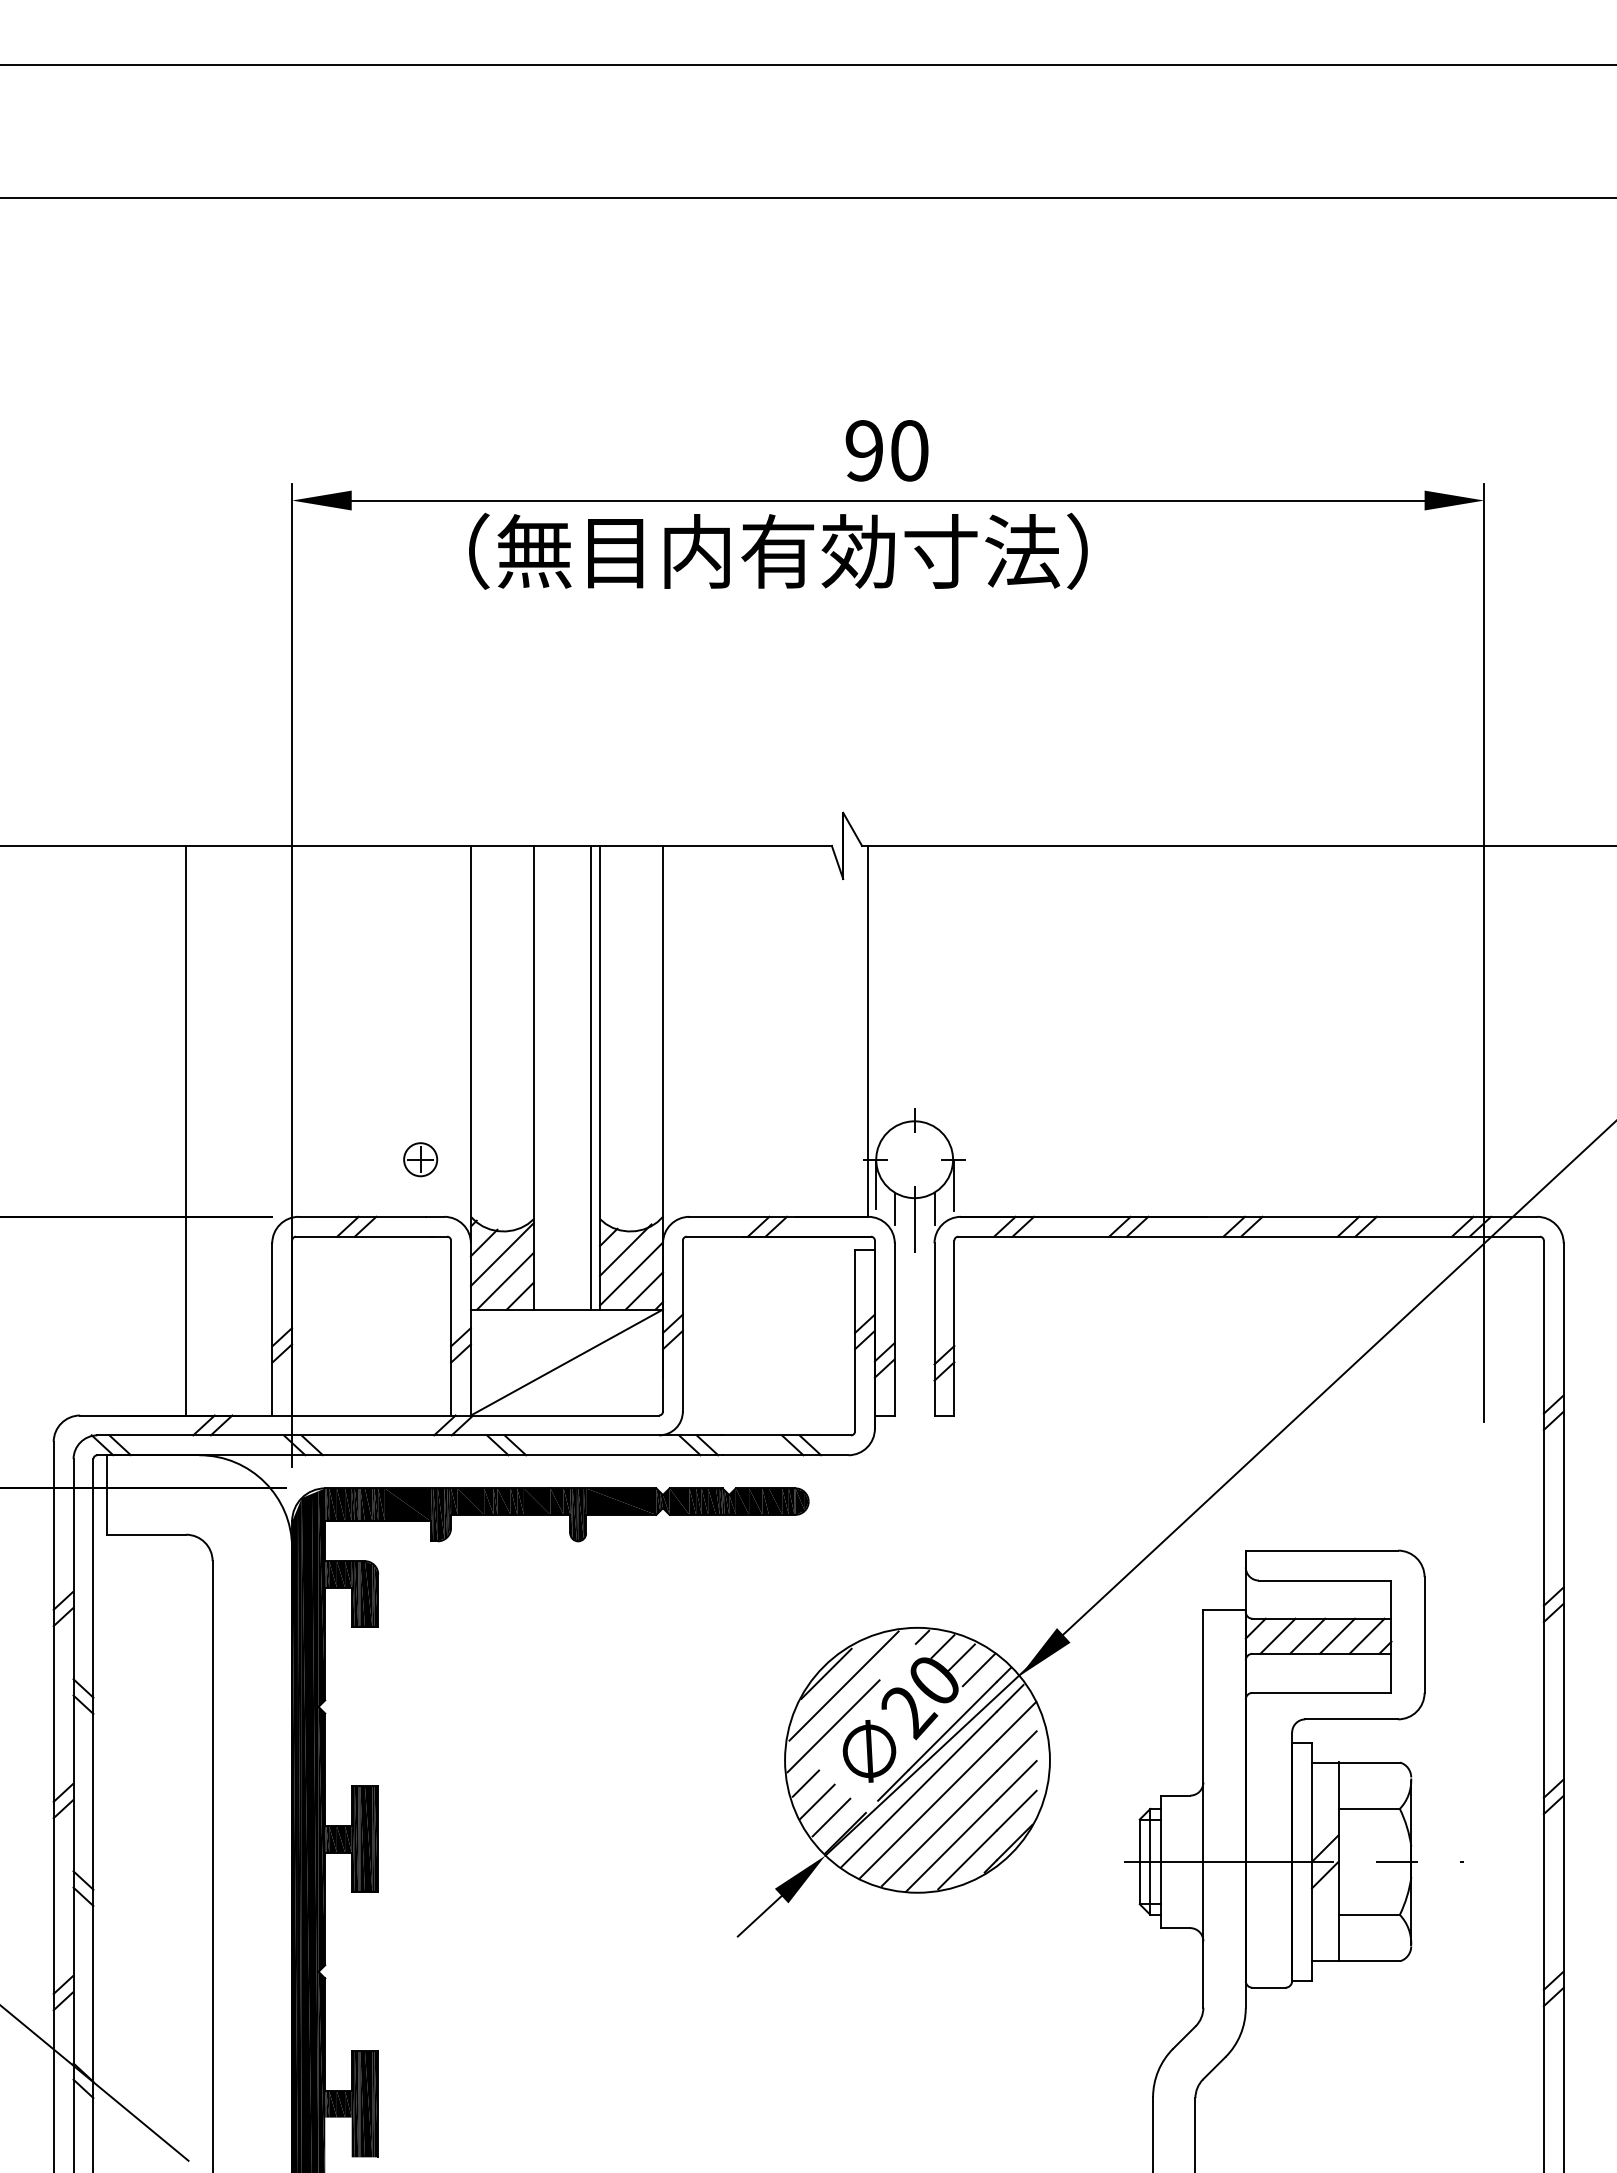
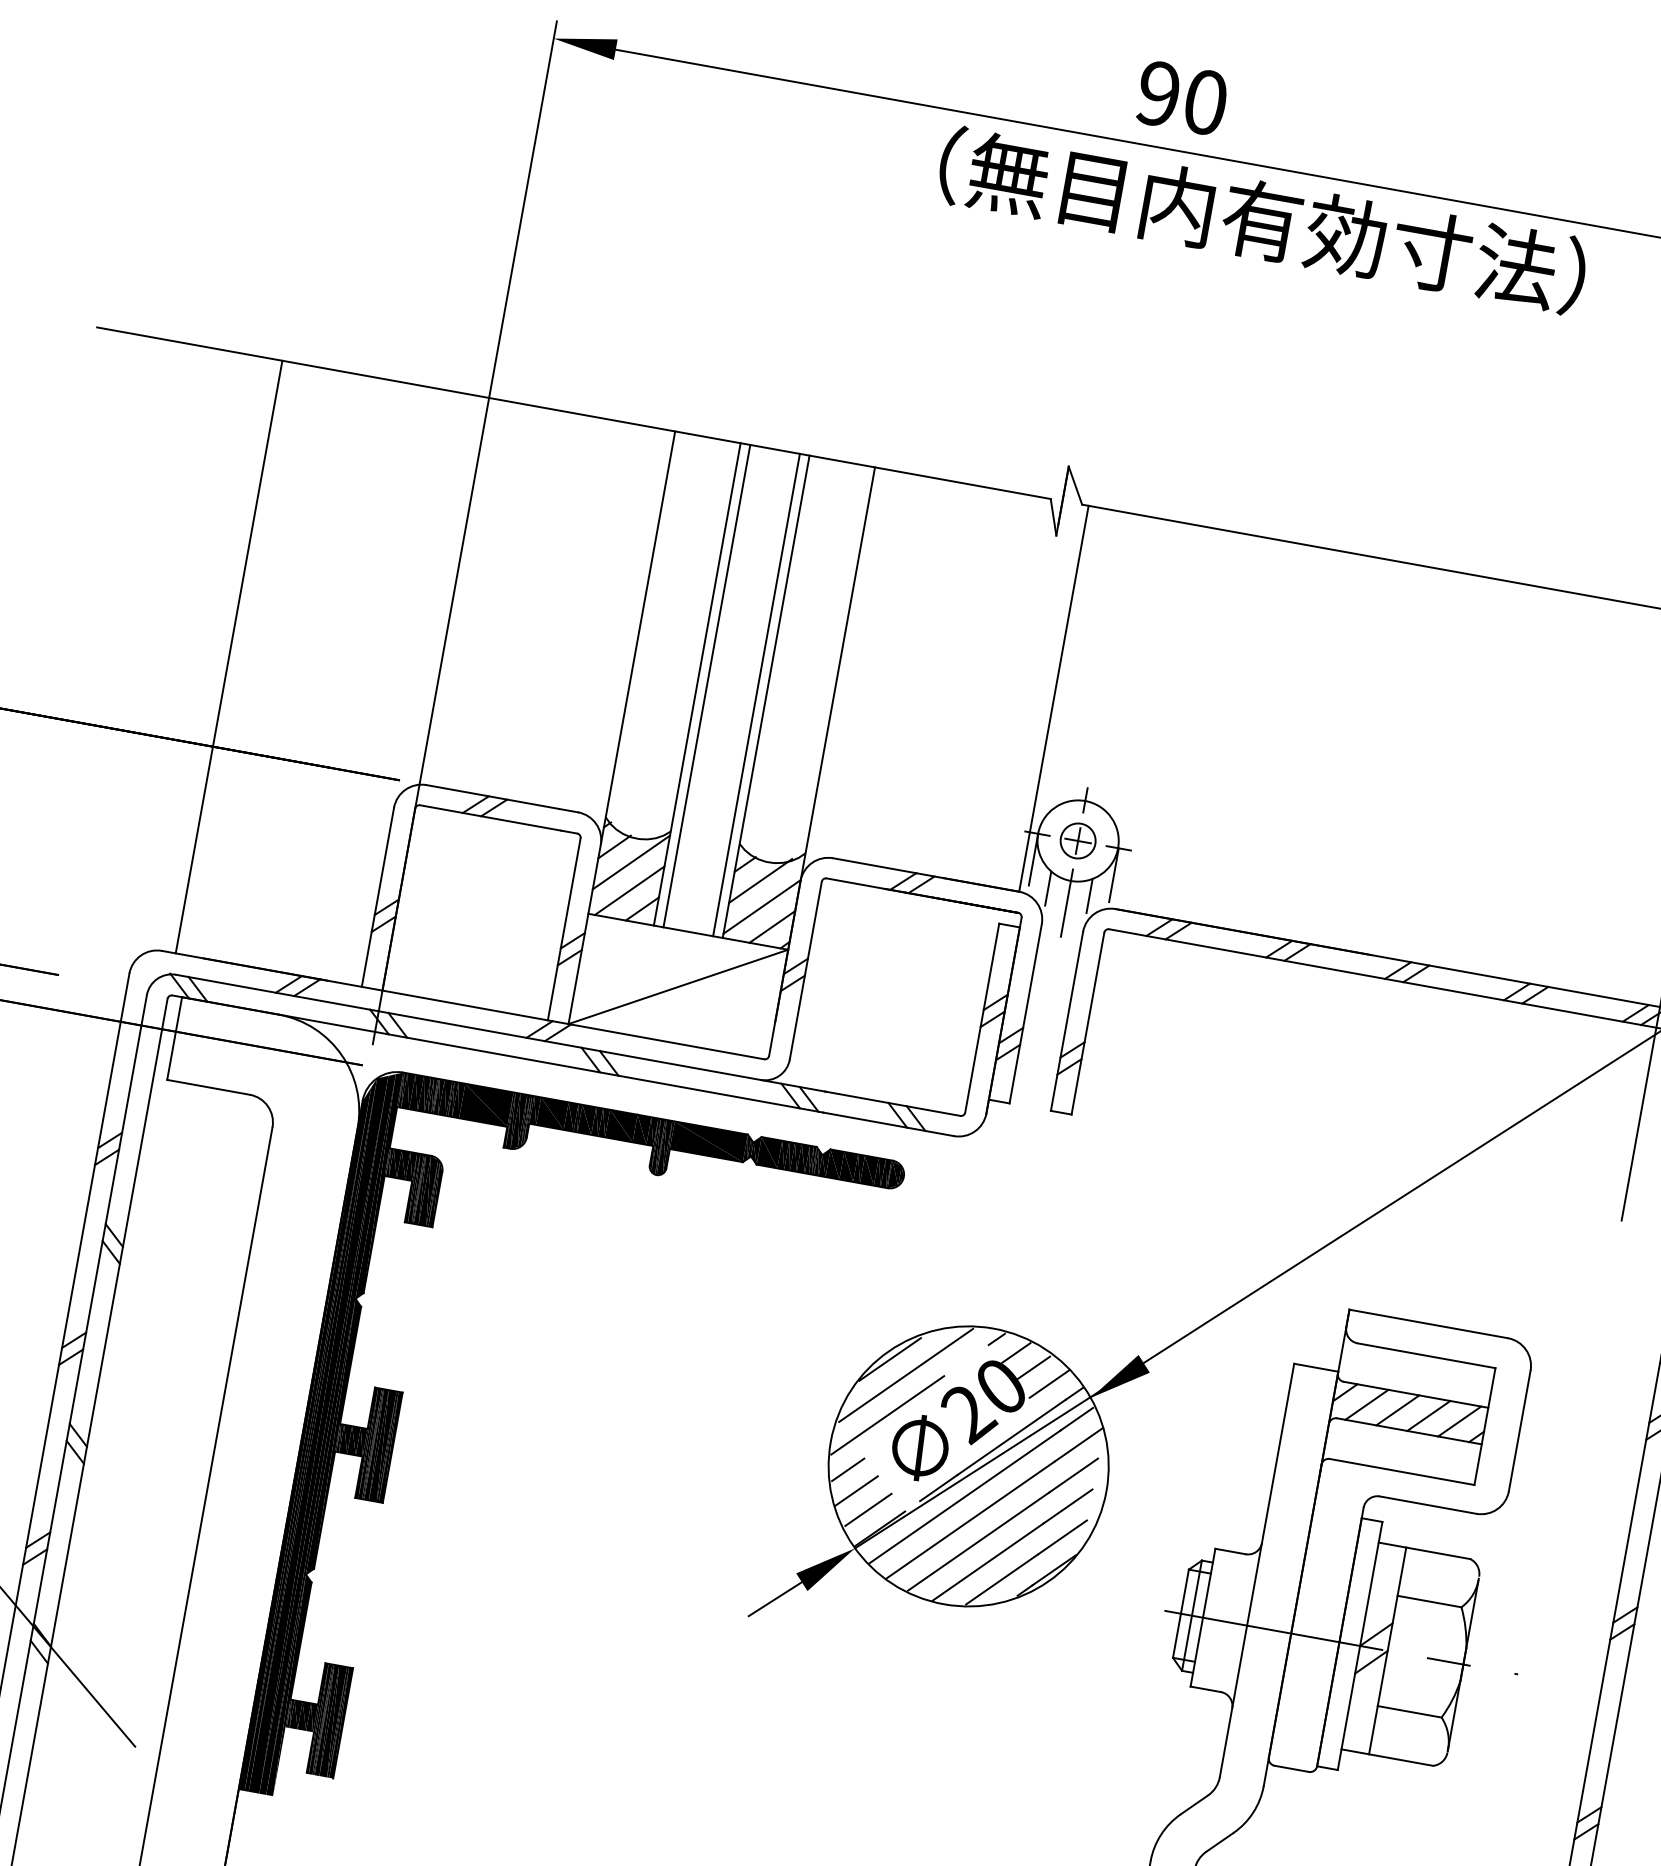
text: (778, 550) -> (1262, 219), moved
line: (543, 1077) -> (707, 685), added
line: (186, 1130) -> (229, 656), moved
part: (420, 1159) -> (1078, 840), moved

